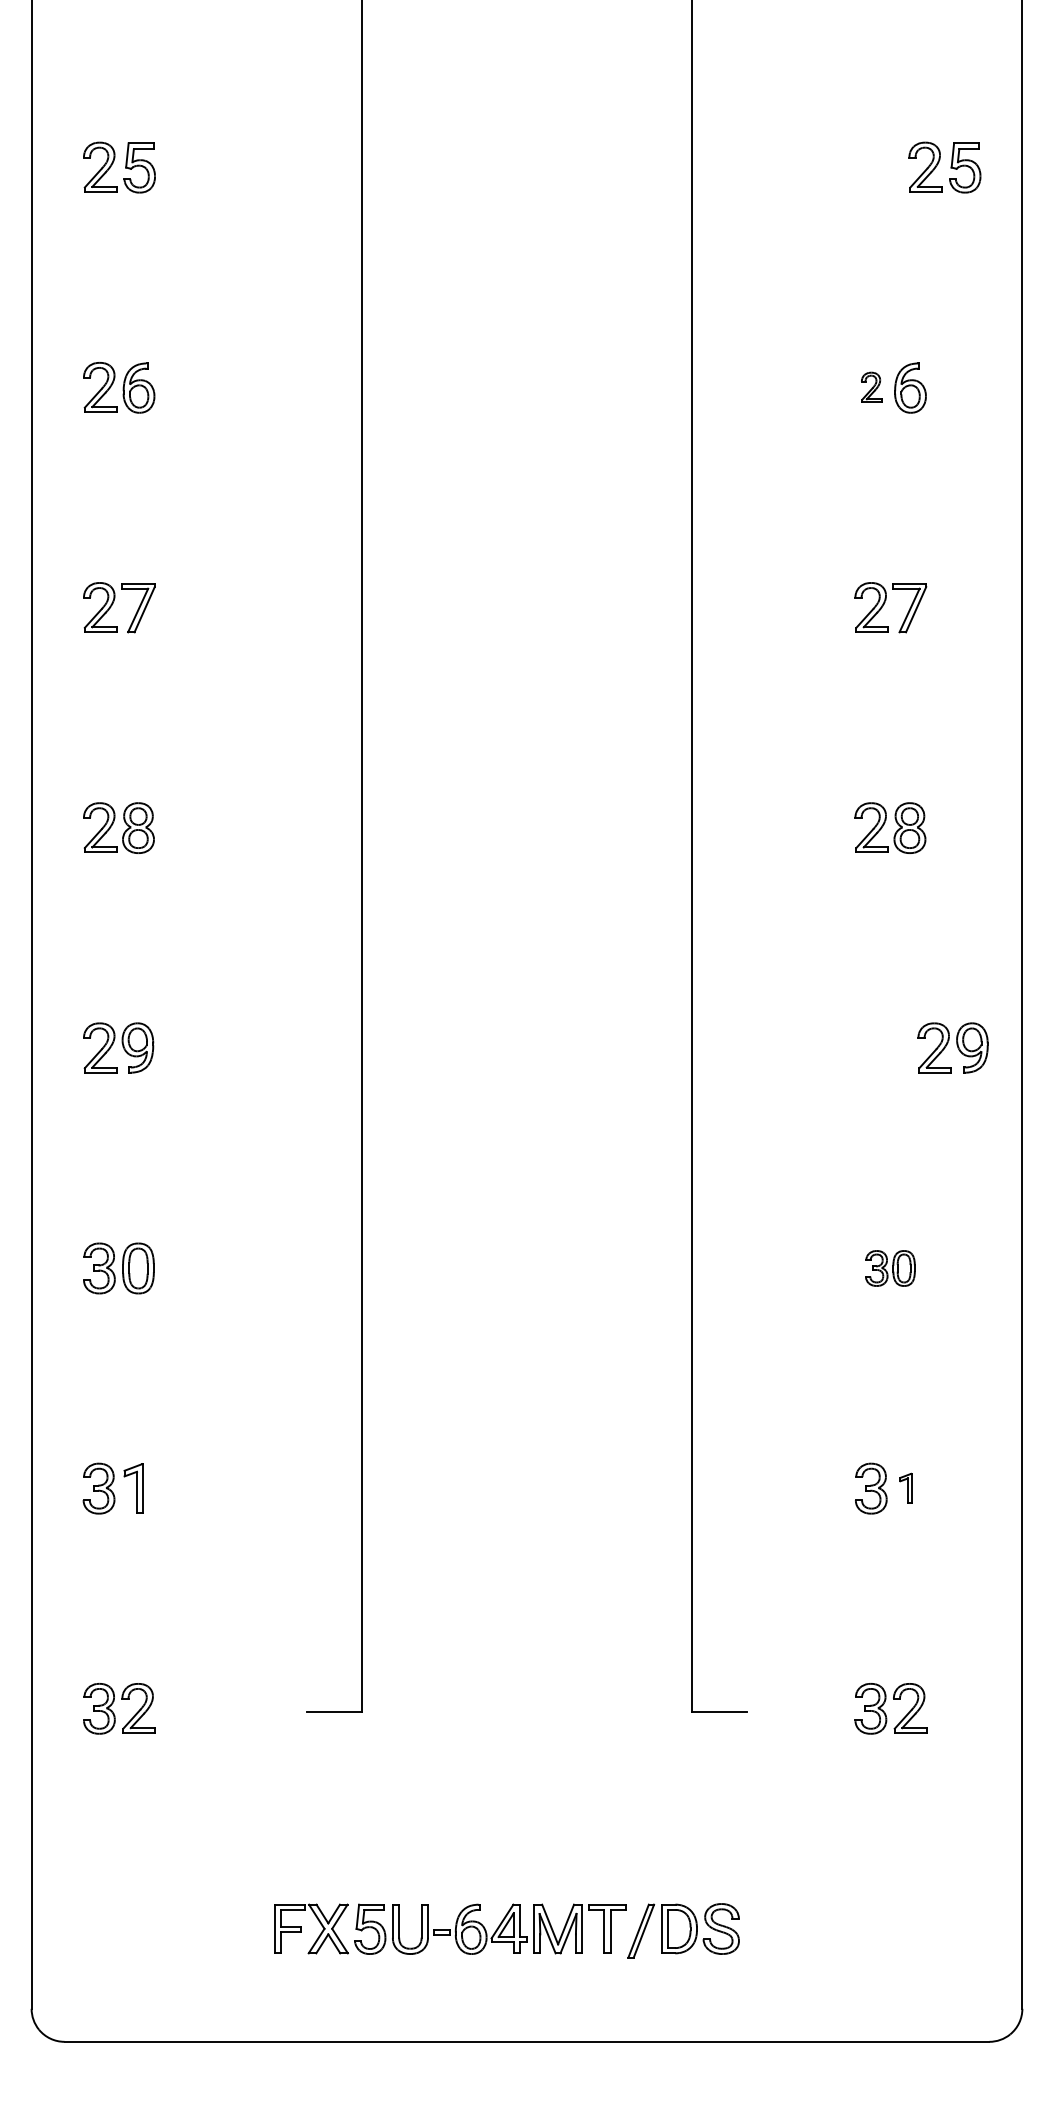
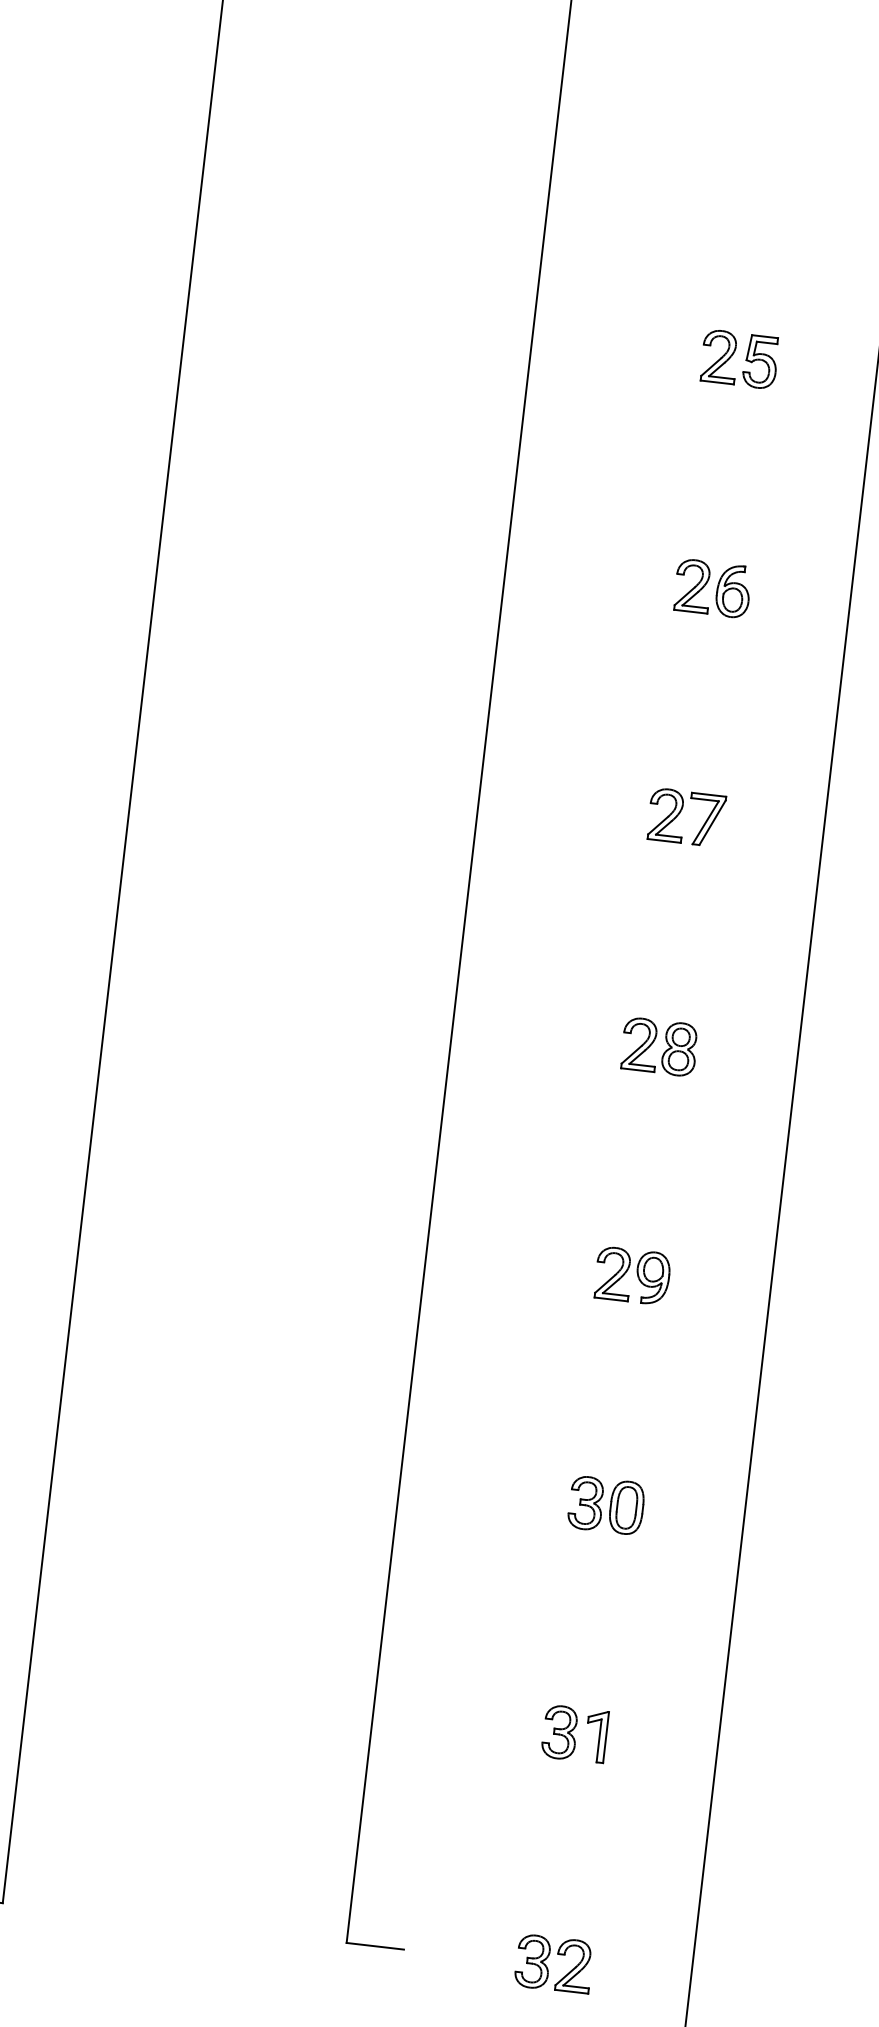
part: (944, 167) -> (739, 359), moved
part: (871, 387) -> (692, 585), size x1.67
part: (952, 1047) -> (632, 1275), moved
part: (890, 1268) -> (606, 1505), size x1.43
part: (905, 1488) -> (595, 1736), size x1.67

